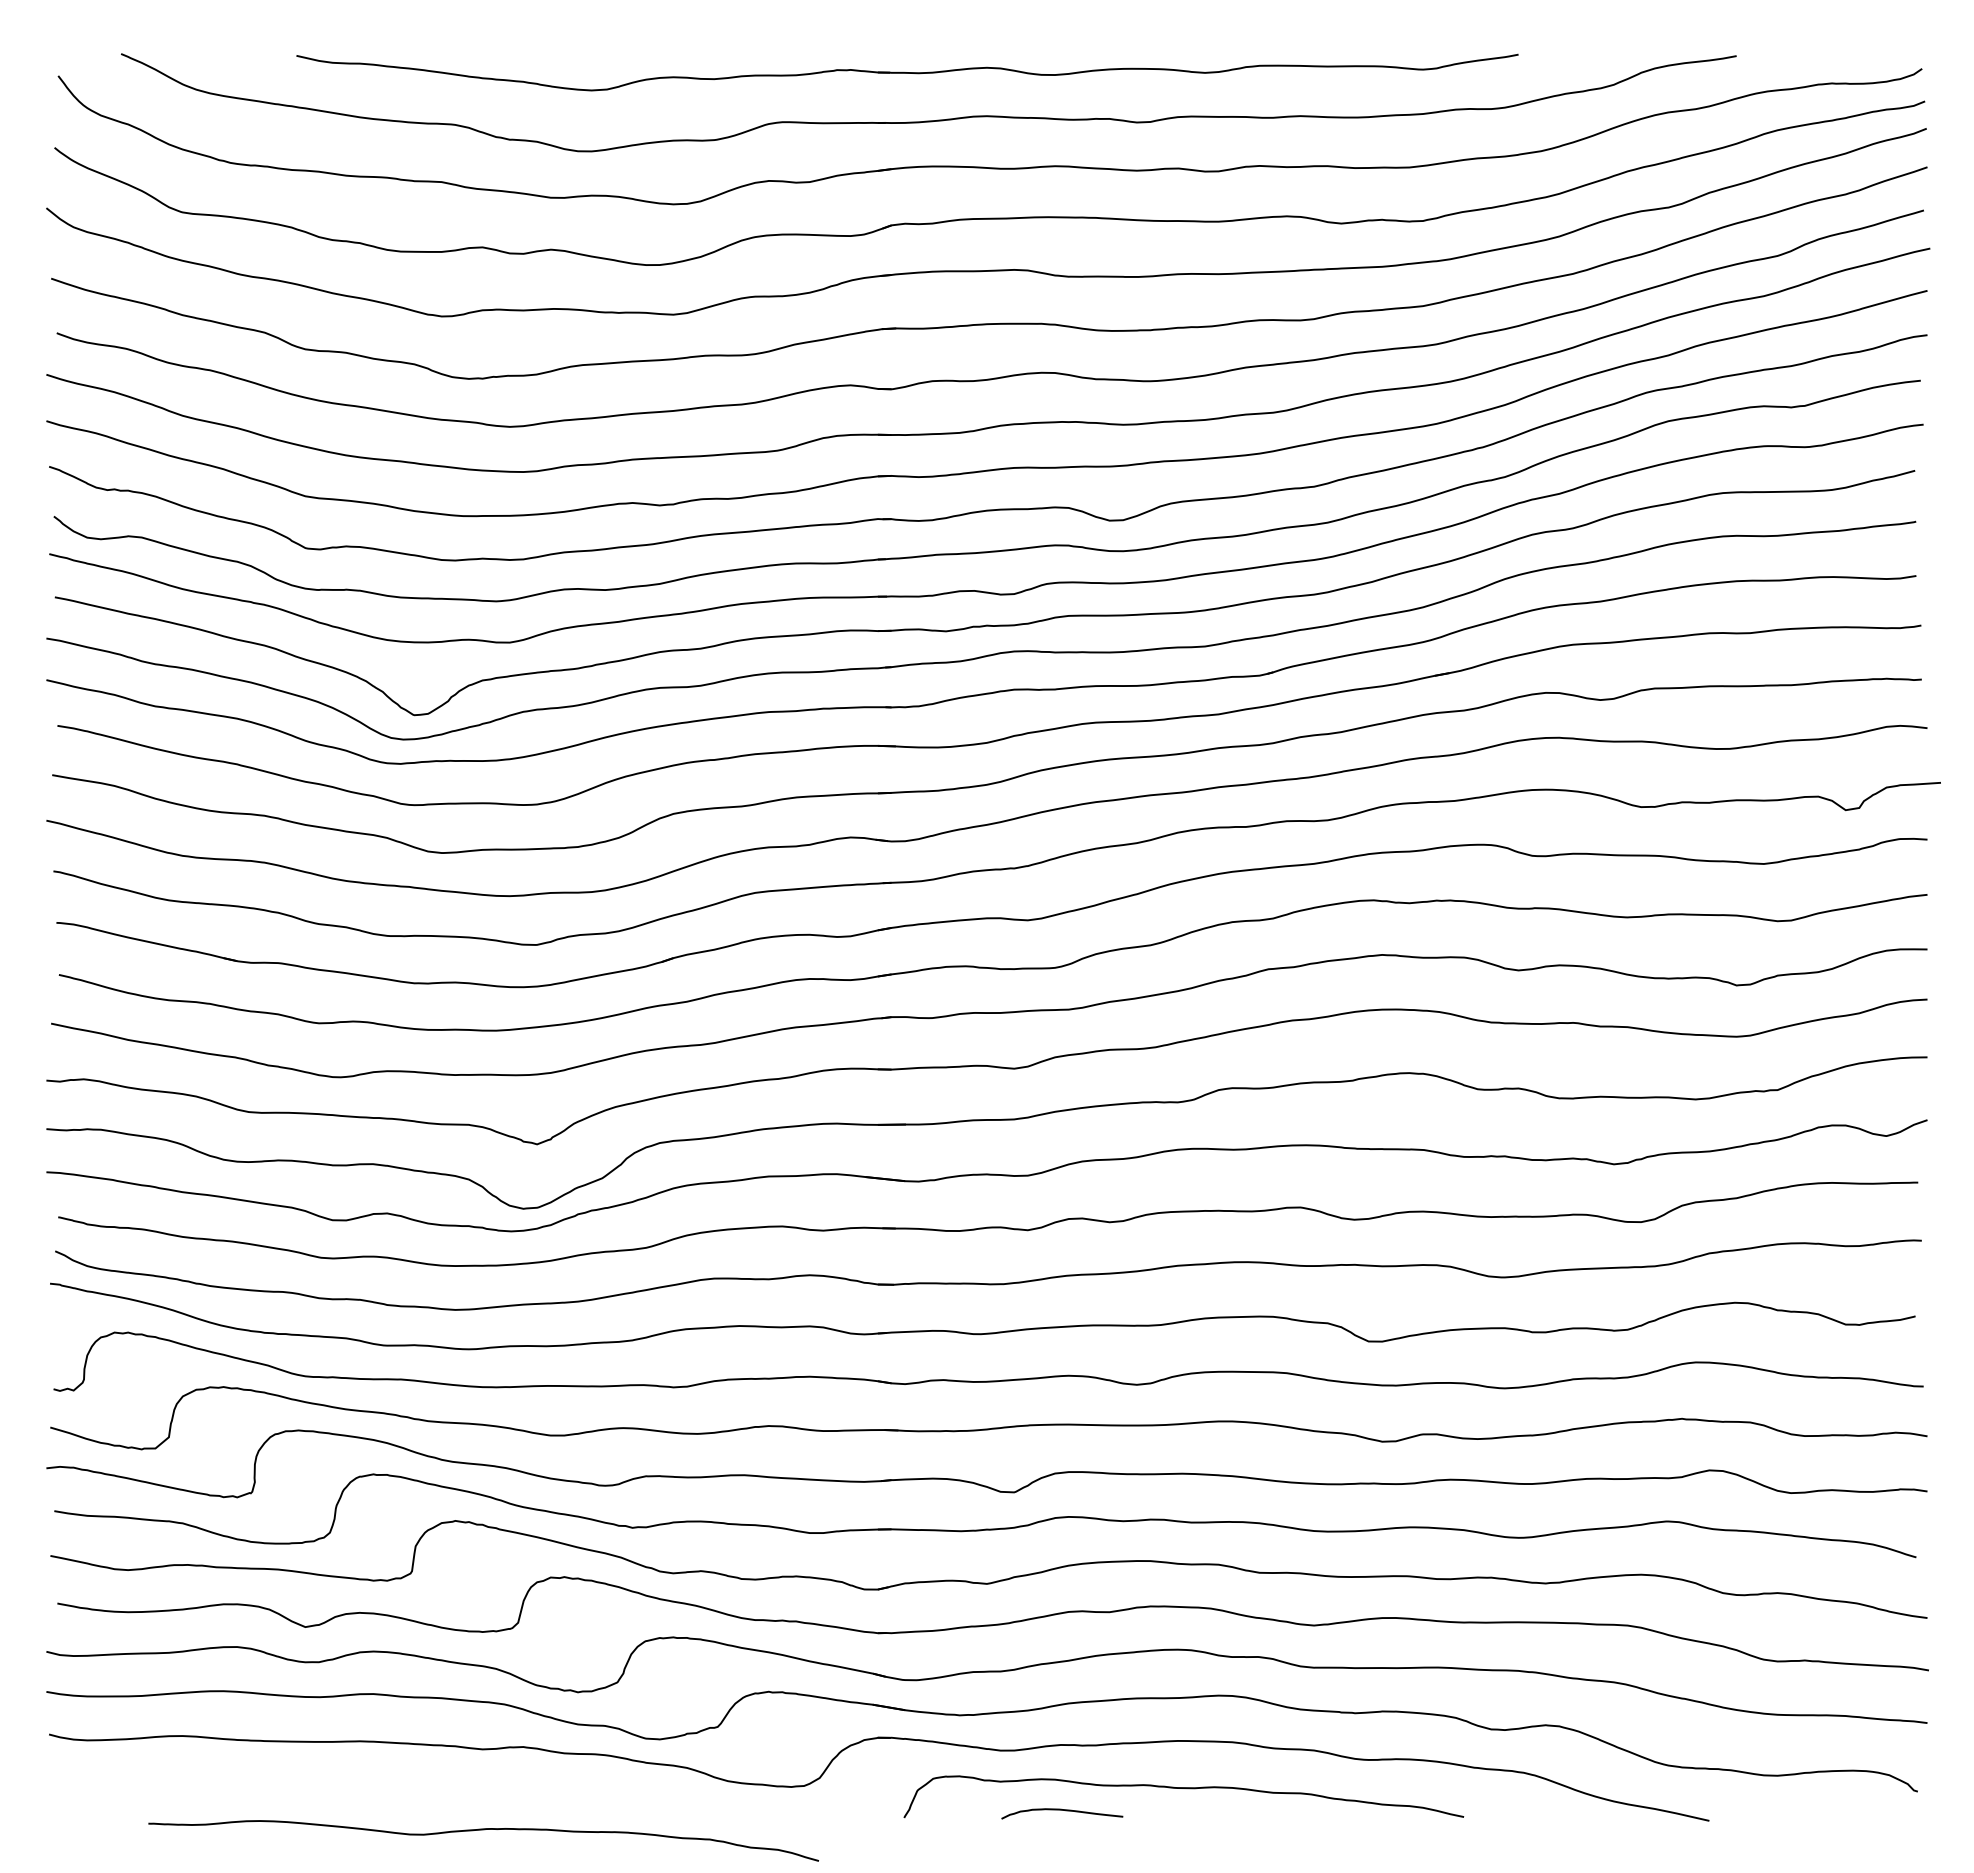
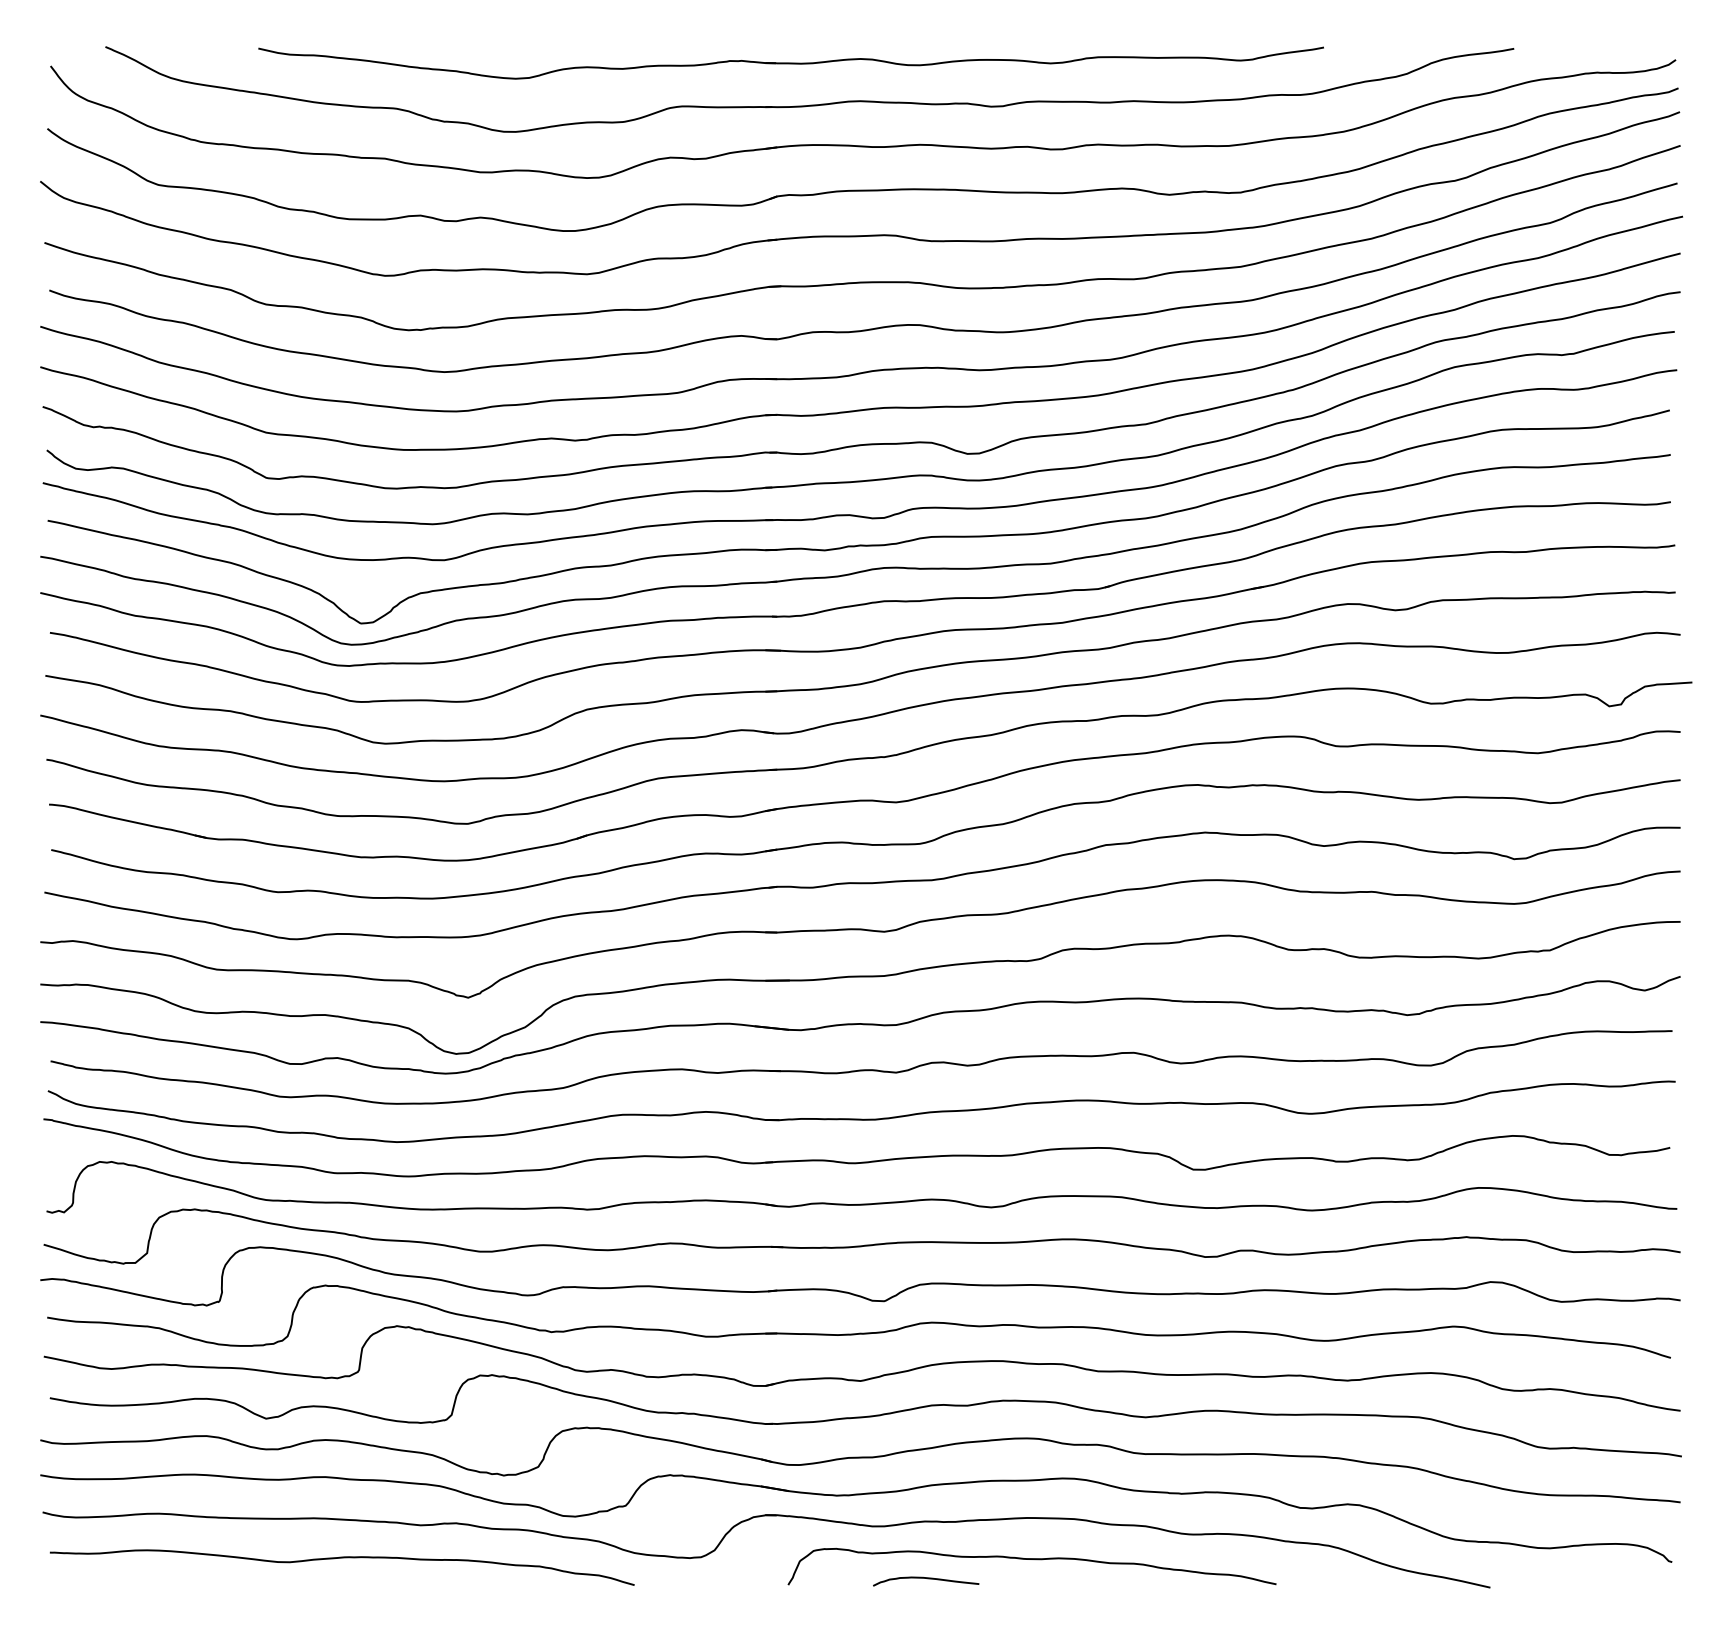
curve: (483, 1830) -> (342, 1558), moved

